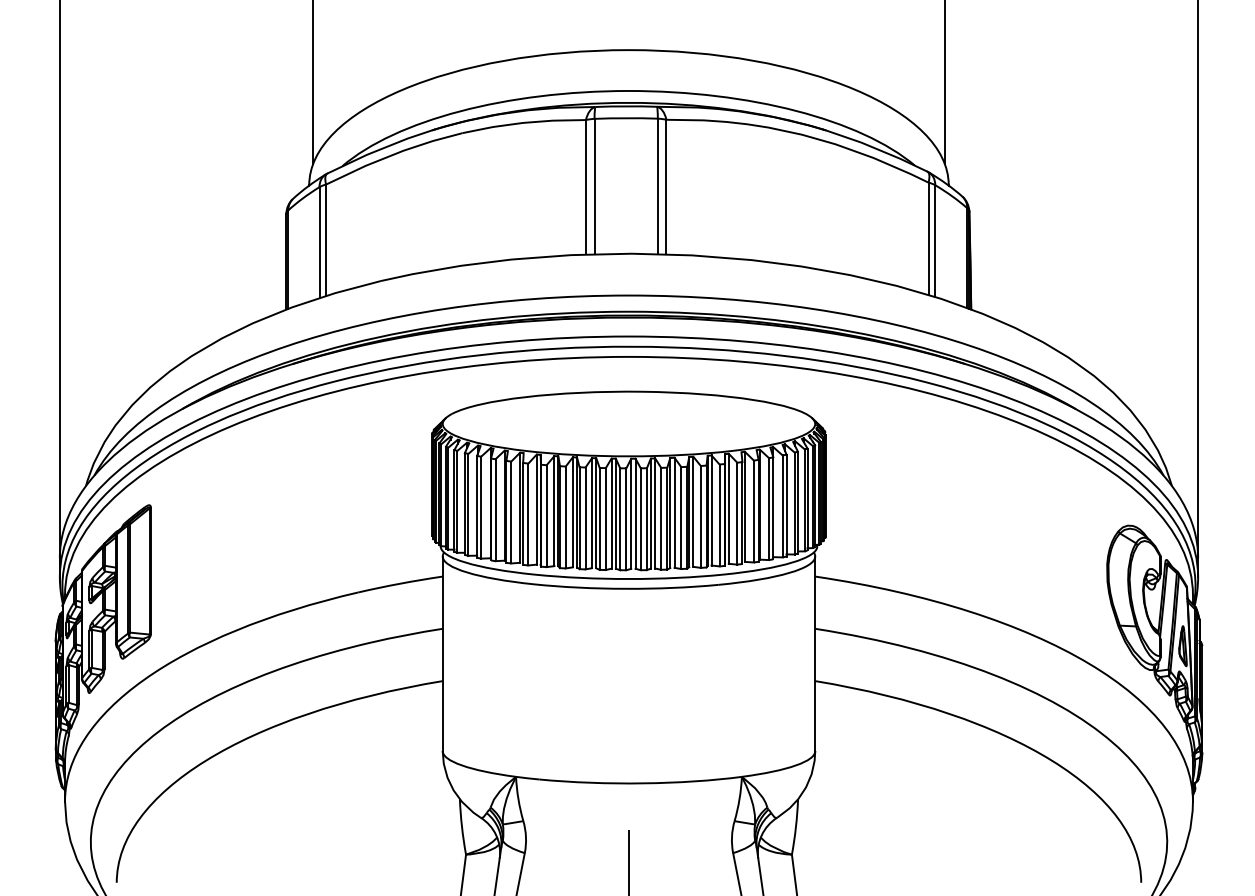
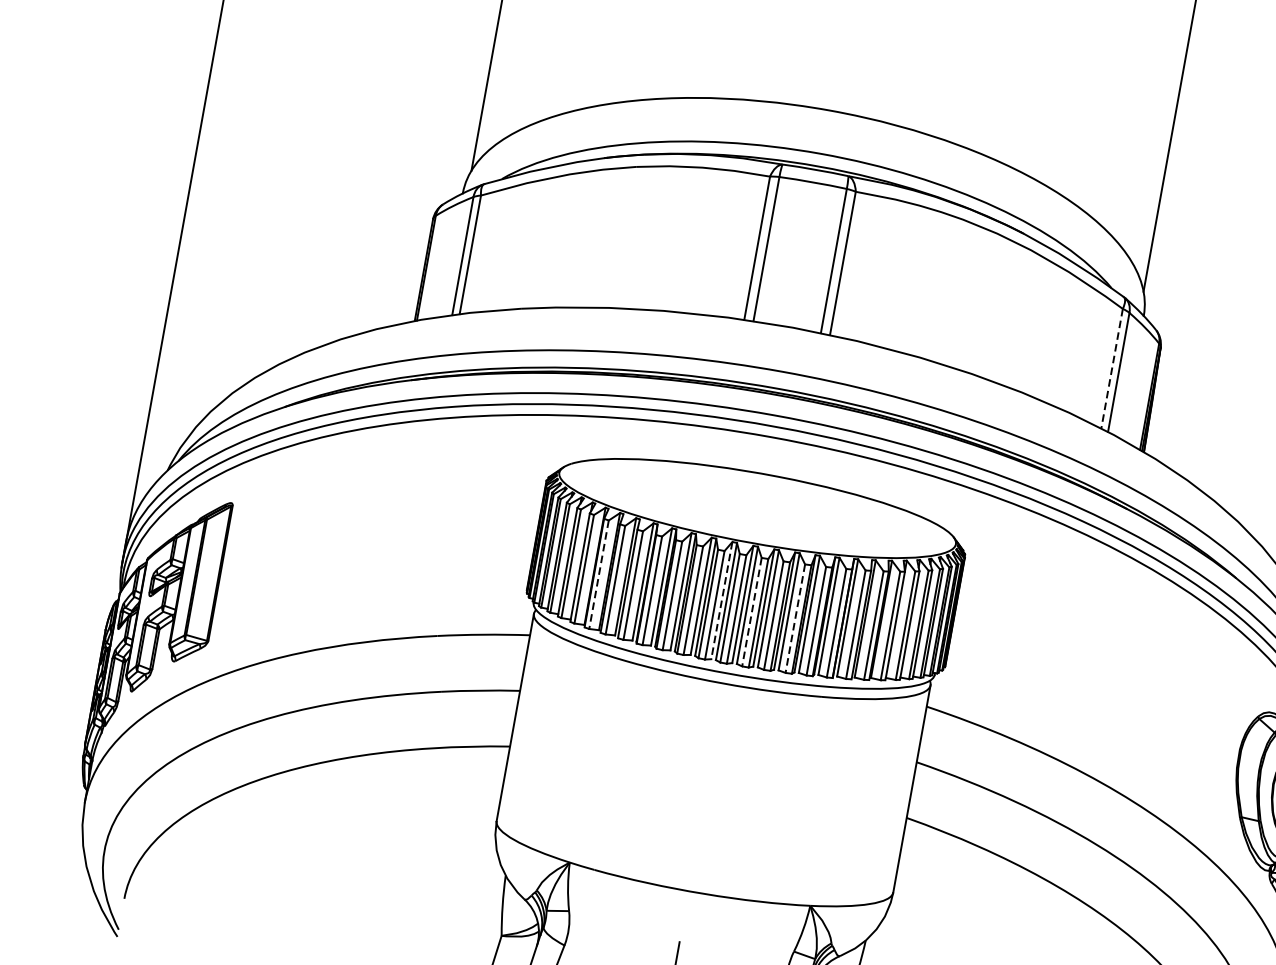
line: (928, 239) -> (1111, 369), solid -> dashed
line: (495, 510) -> (598, 575), solid -> dashed
line: (611, 514) -> (721, 601), solid -> dashed
line: (681, 518) -> (795, 619), solid -> dashed
line: (640, 519) -> (751, 612), solid -> dashed

